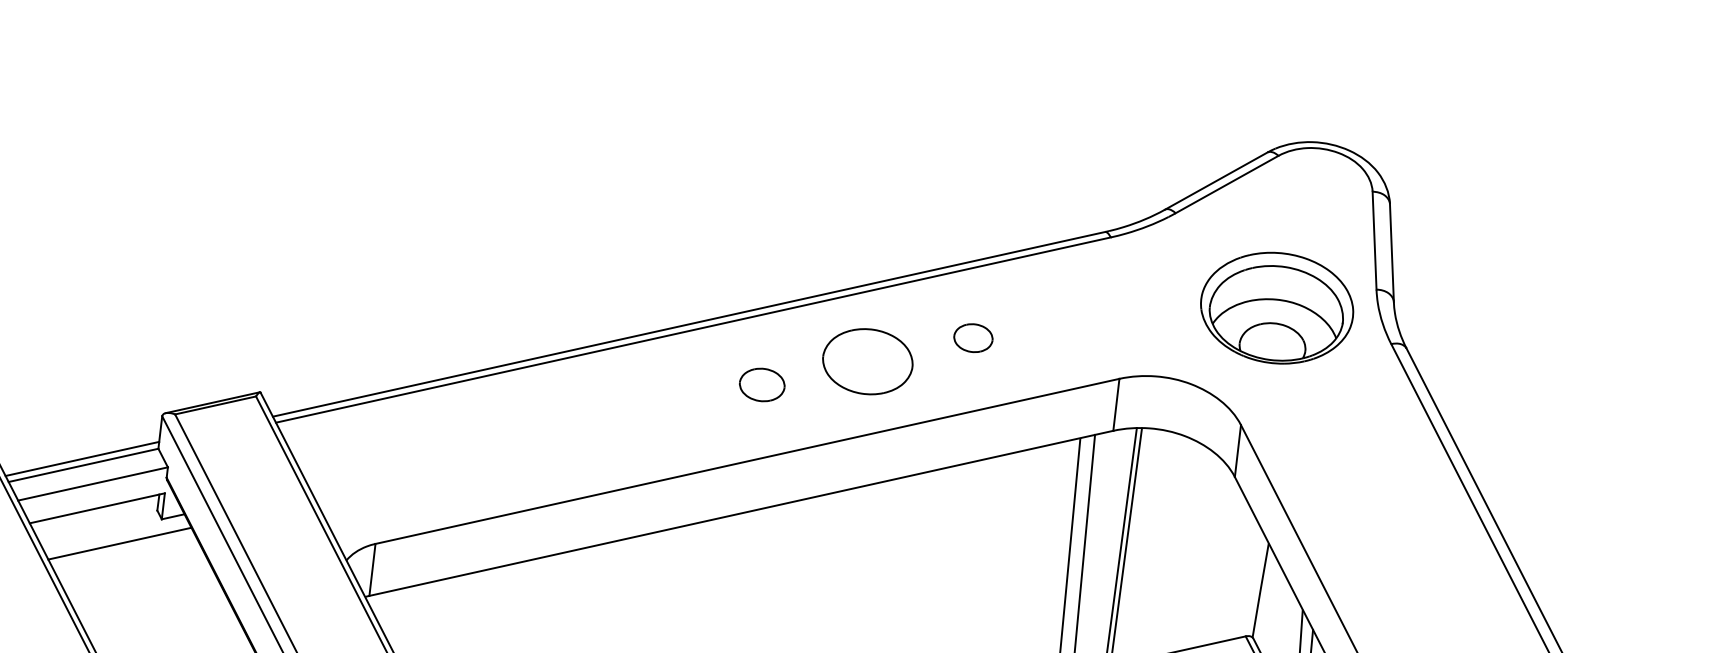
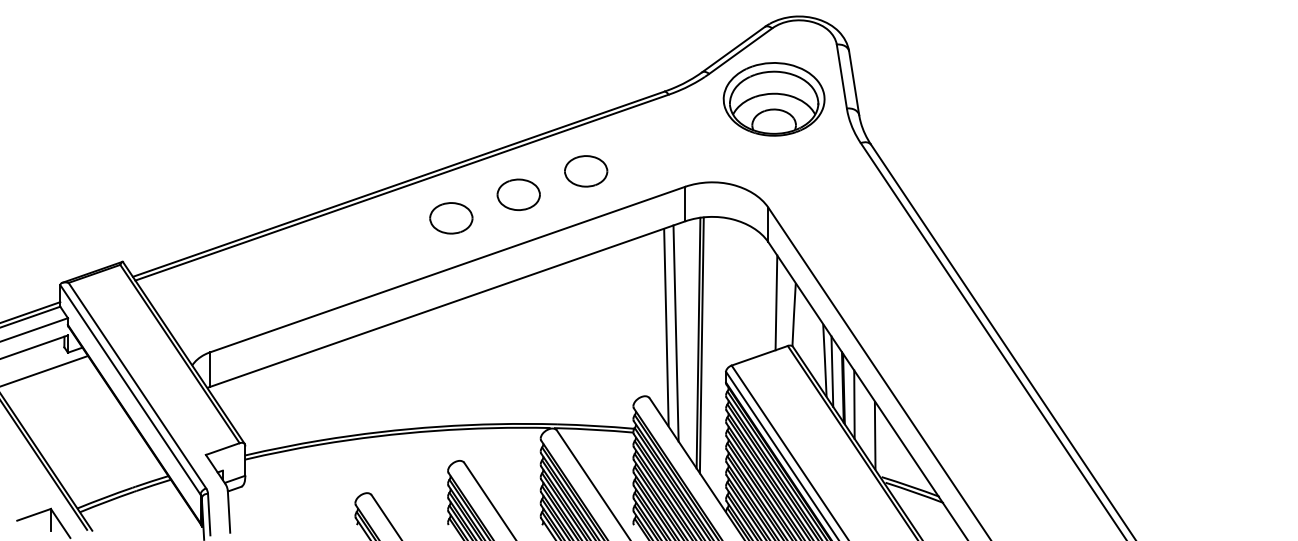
part: (1276, 308) -> (773, 99), moved
part: (973, 338) -> (586, 171), size x1.67
part: (867, 360) -> (518, 194), size x0.71
part: (762, 385) -> (451, 218), size x1.43
line: (1236, 568) -> (776, 302), added

